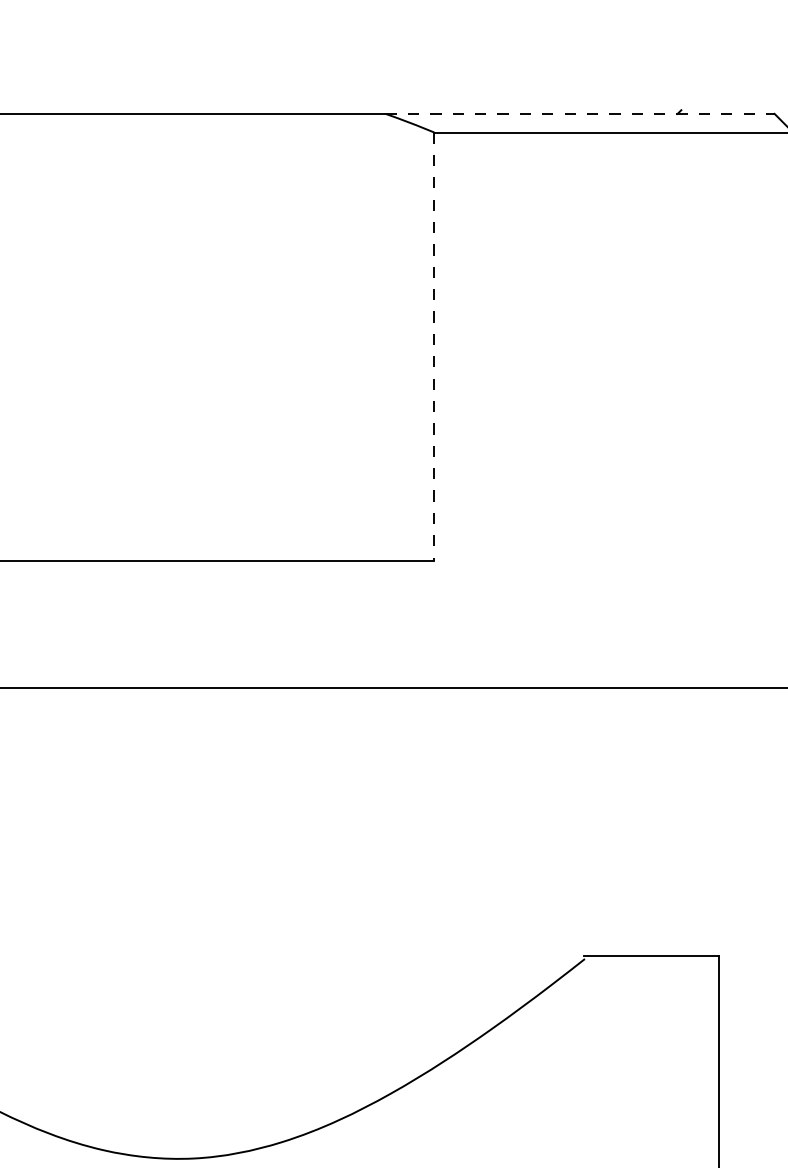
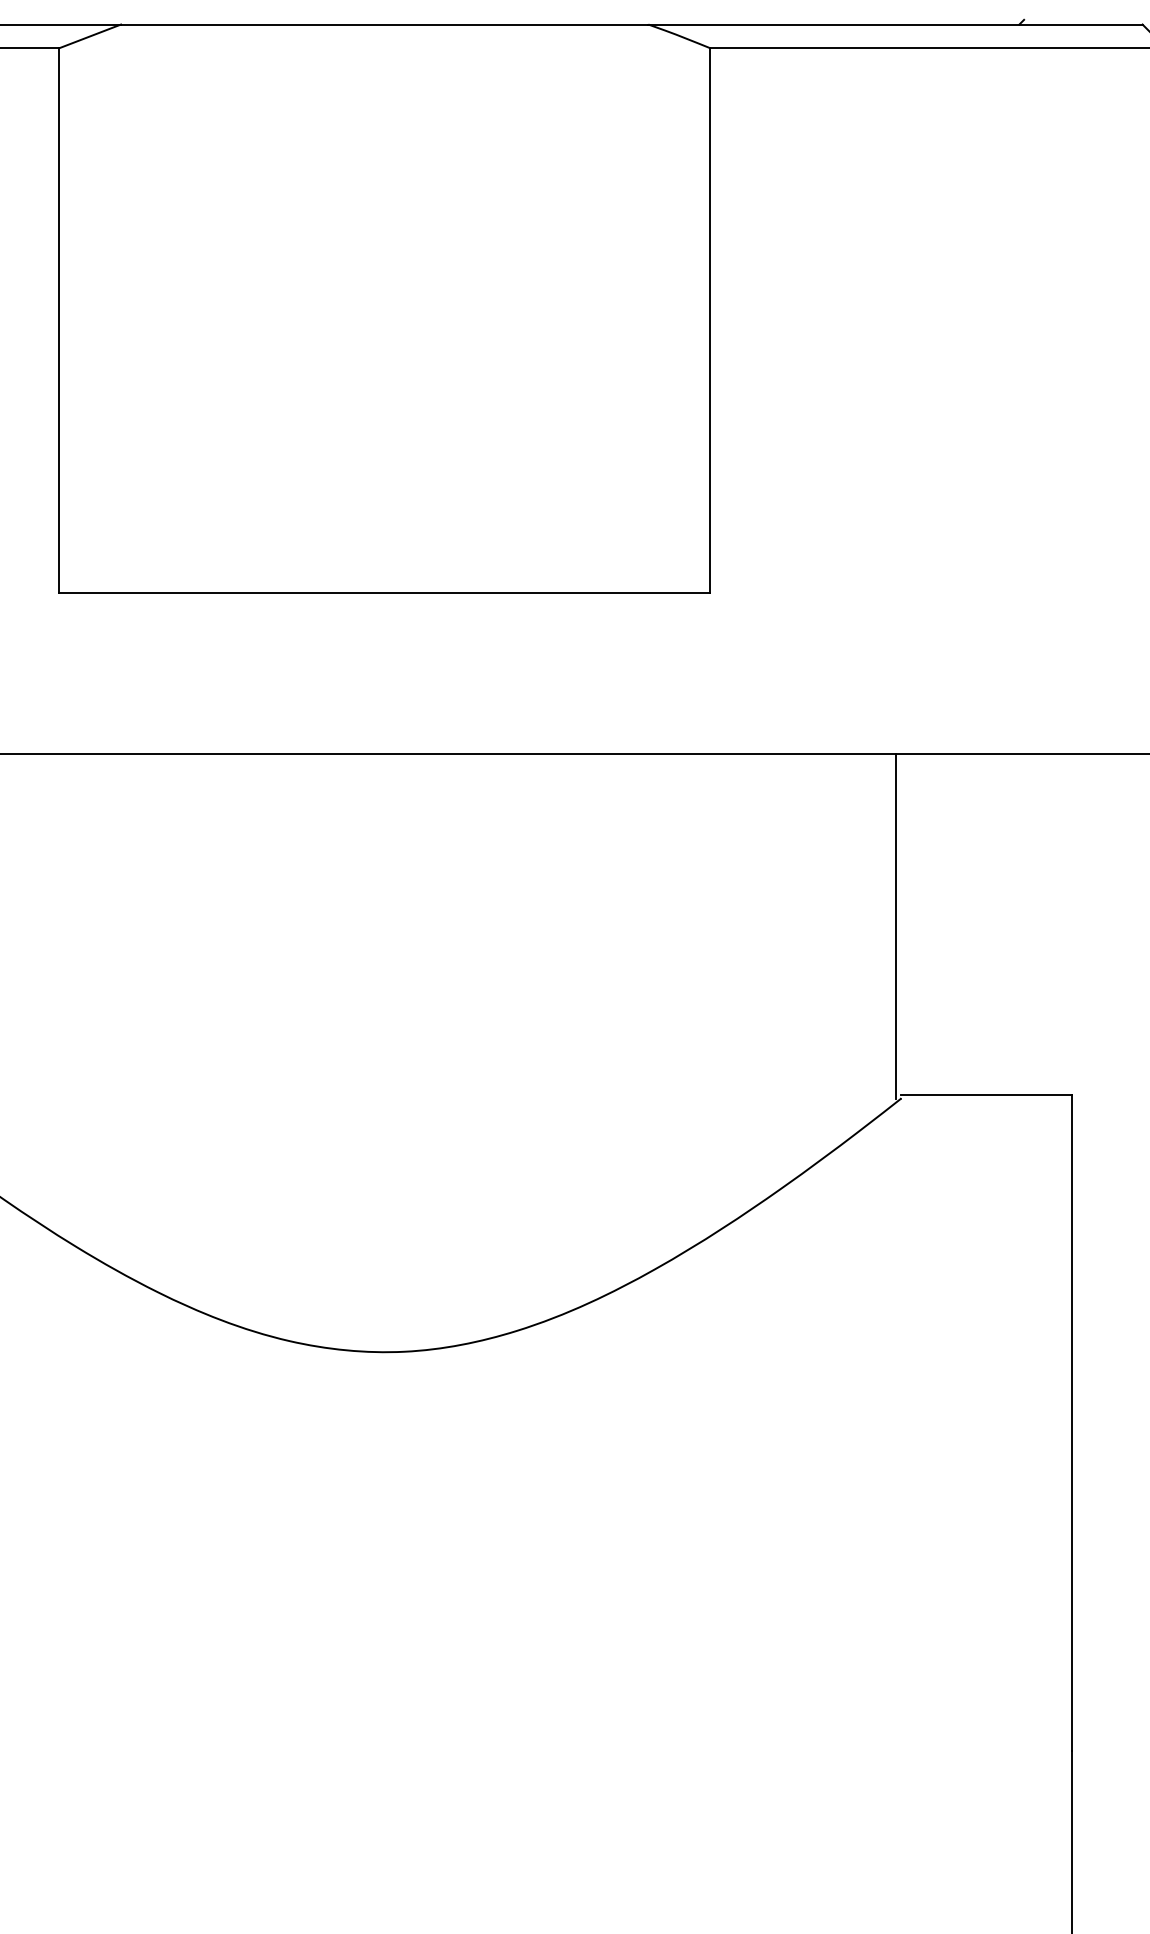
line: (580, 113) -> (896, 24), dashed -> solid
line: (434, 347) -> (710, 321), dashed -> solid
line: (580, 823) -> (896, 925), added

